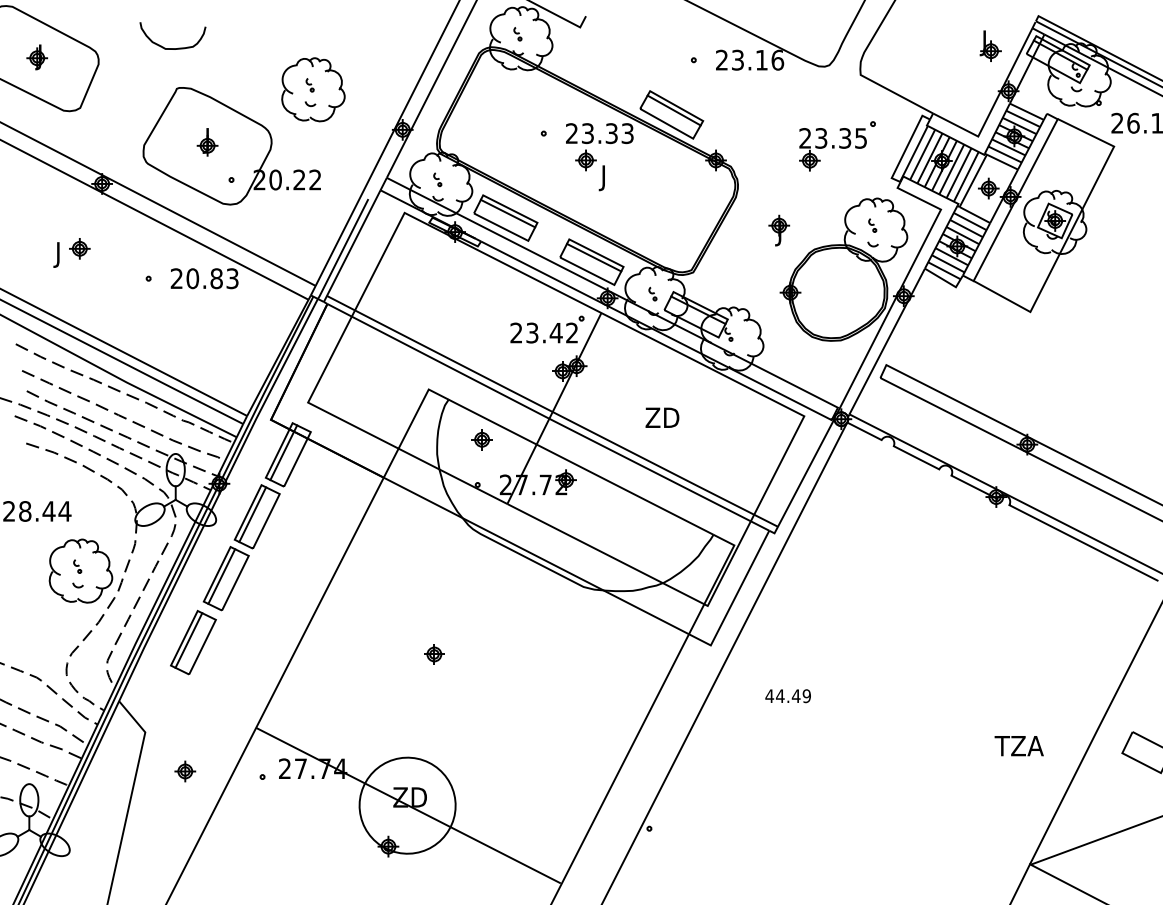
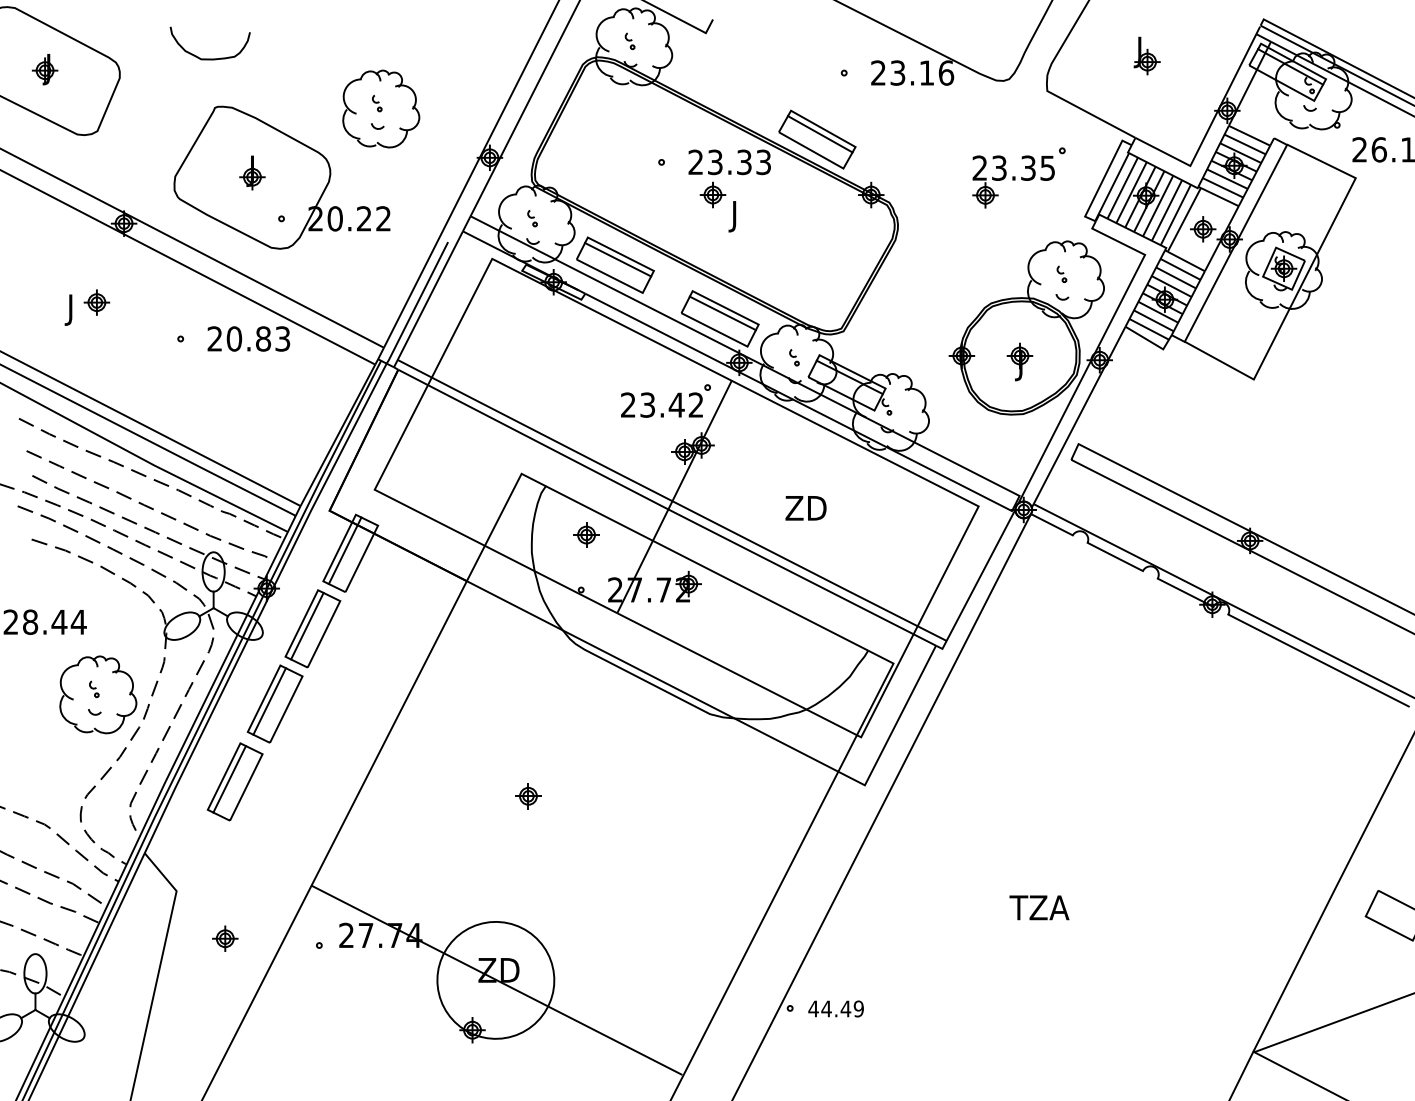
part: (990, 45) -> (1146, 55), moved
part: (779, 230) -> (1020, 361), moved
text: (787, 696) -> (835, 1009), moved
text: (1018, 746) -> (1038, 908), moved

